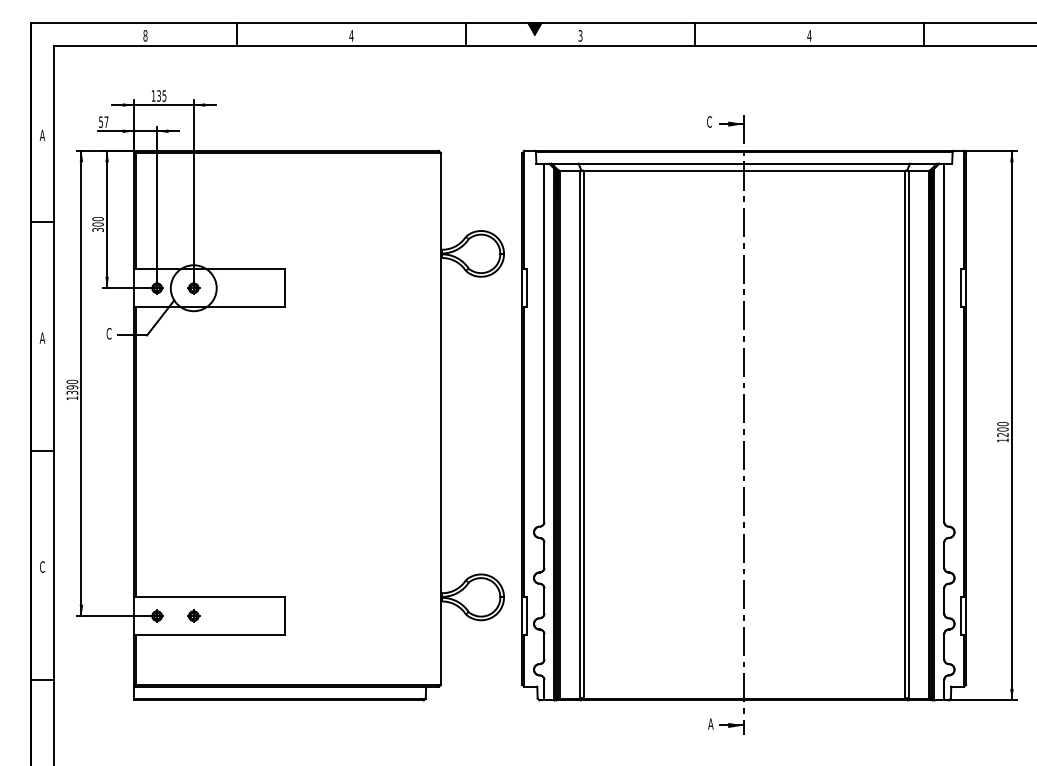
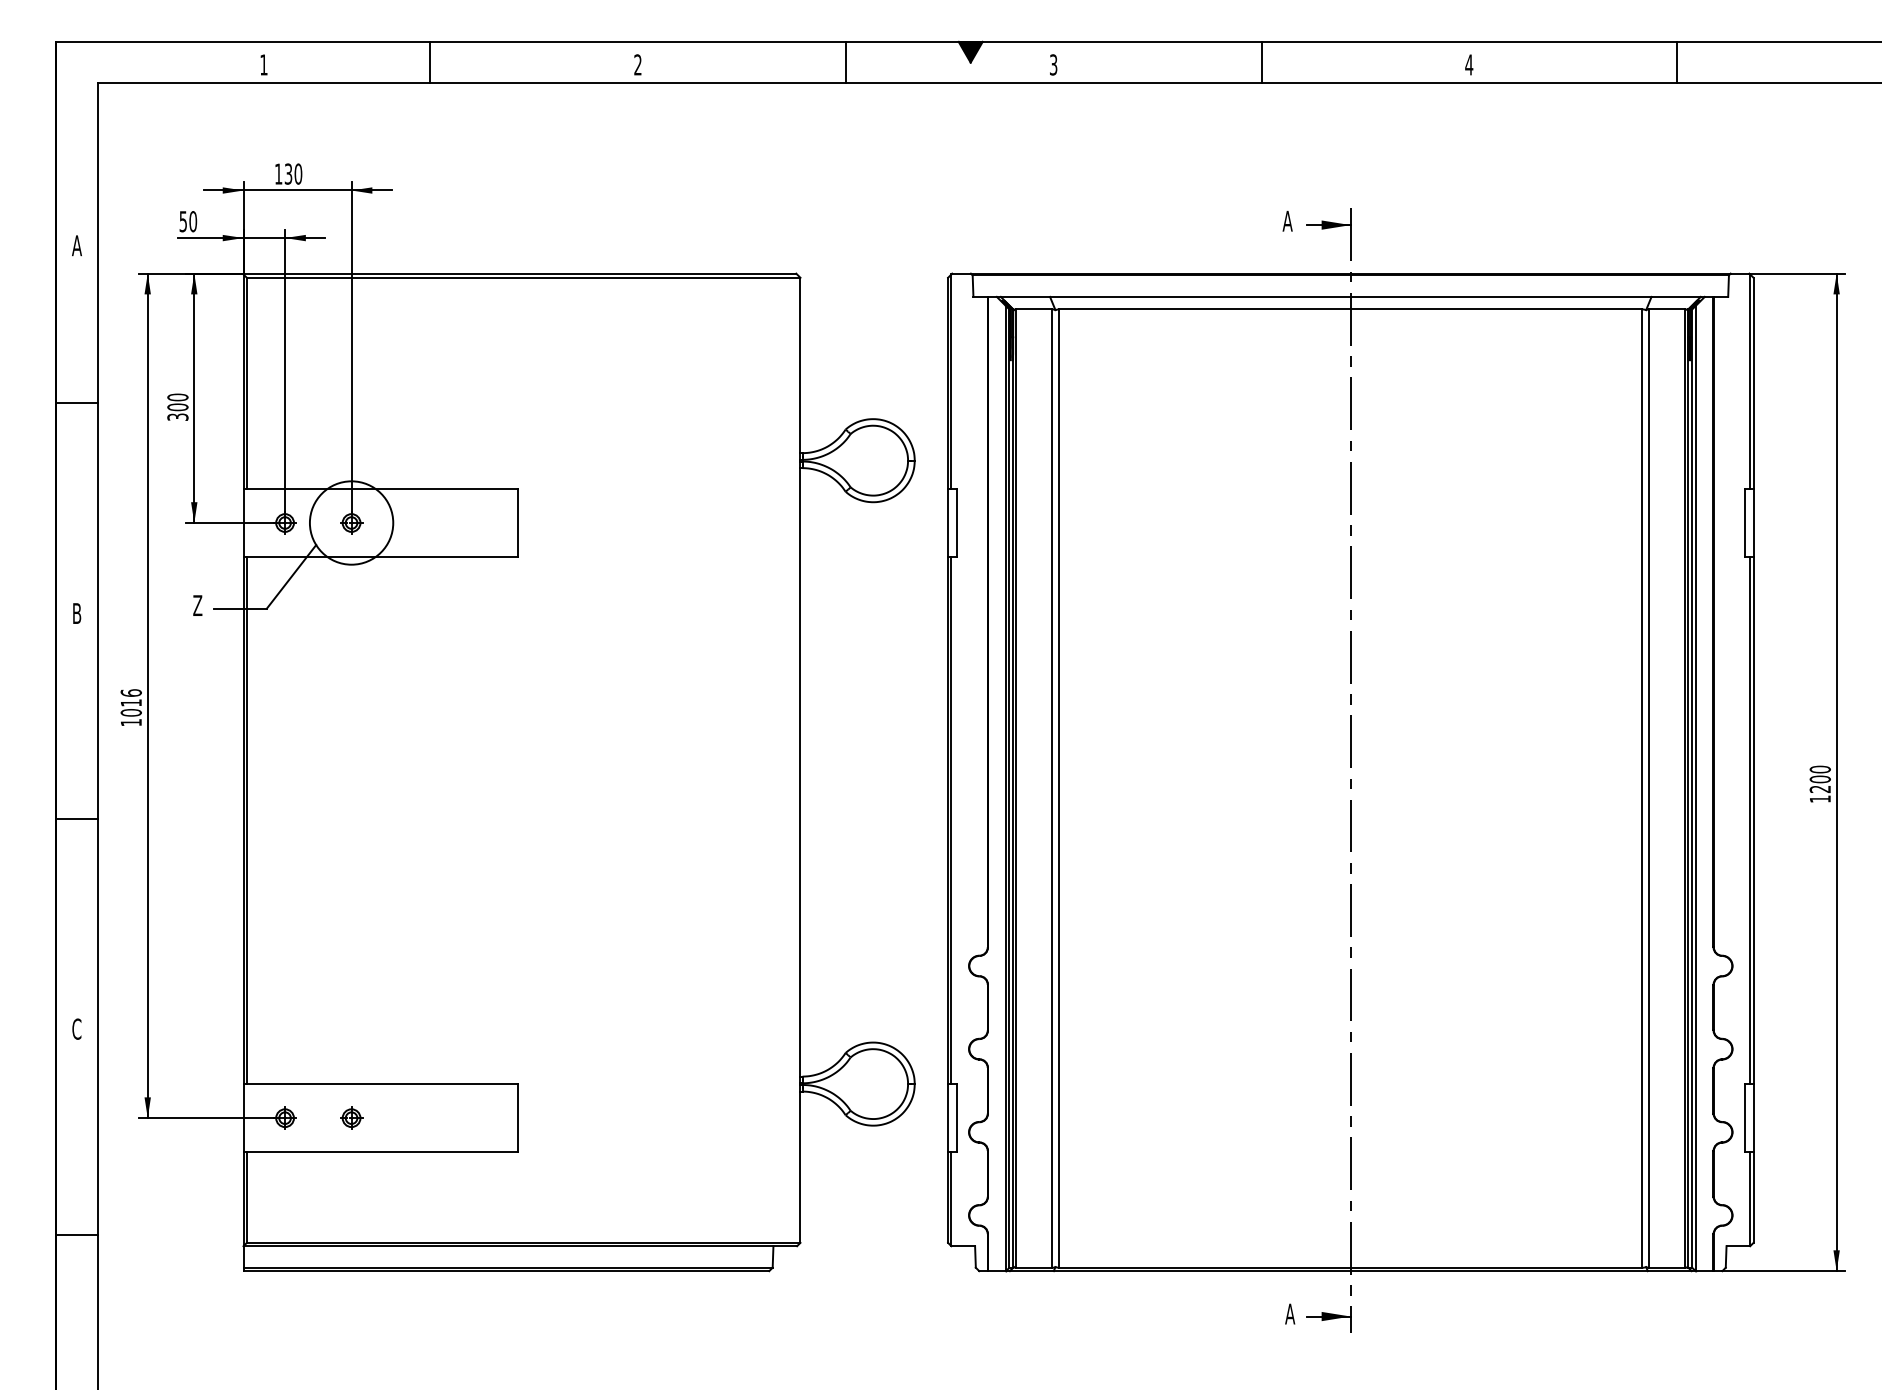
text: (145, 35) -> (263, 64), 8 -> 1
text: (351, 35) -> (637, 64), 4 -> 2
text: (164, 95) -> (298, 173), 135 -> 130
text: (709, 121) -> (1287, 220), C -> A
text: (106, 122) -> (193, 222), 57 -> 50
text: (108, 333) -> (196, 605), C -> Z
text: (42, 337) -> (77, 612), A -> B
text: (72, 386) -> (131, 701), 1390 -> 1016

